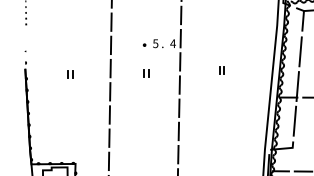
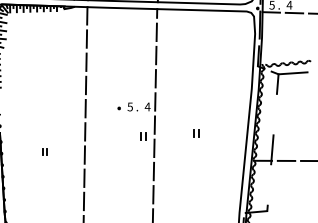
line: (300, 51) -> (275, 114), removed
part: (146, 73) -> (143, 136), moved
part: (69, 74) -> (44, 151), moved
line: (294, 121) -> (269, 184), removed

